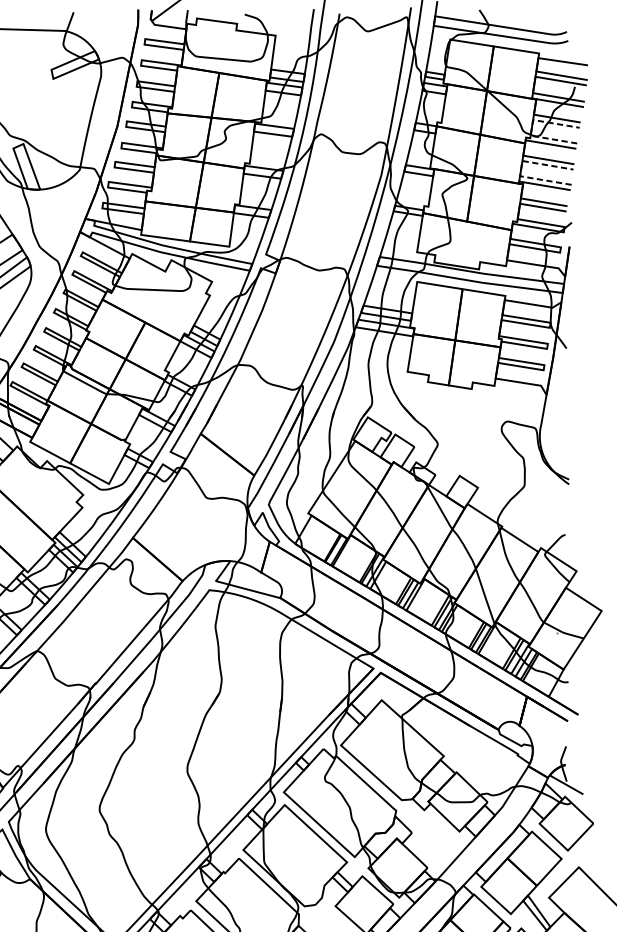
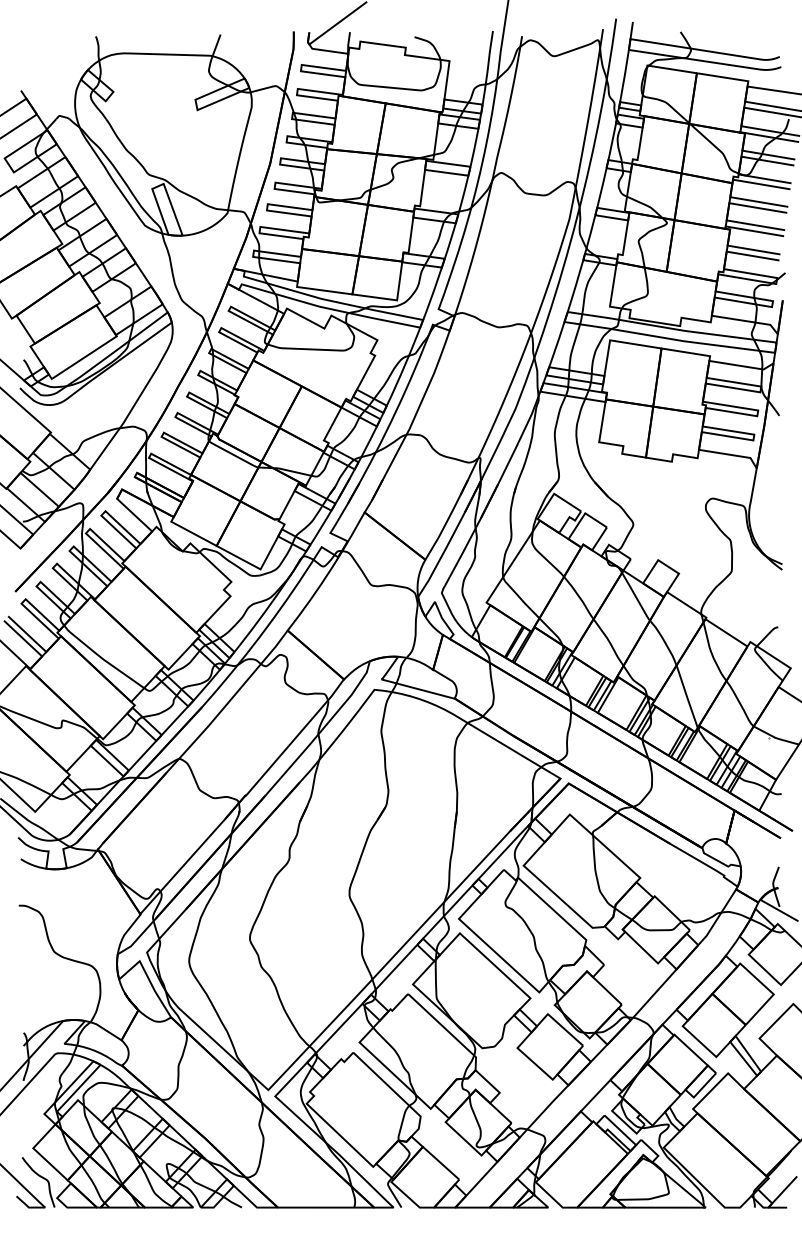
line: (532, 127) -> (740, 165), dashed -> solid
line: (521, 168) -> (728, 211), dashed -> solid

